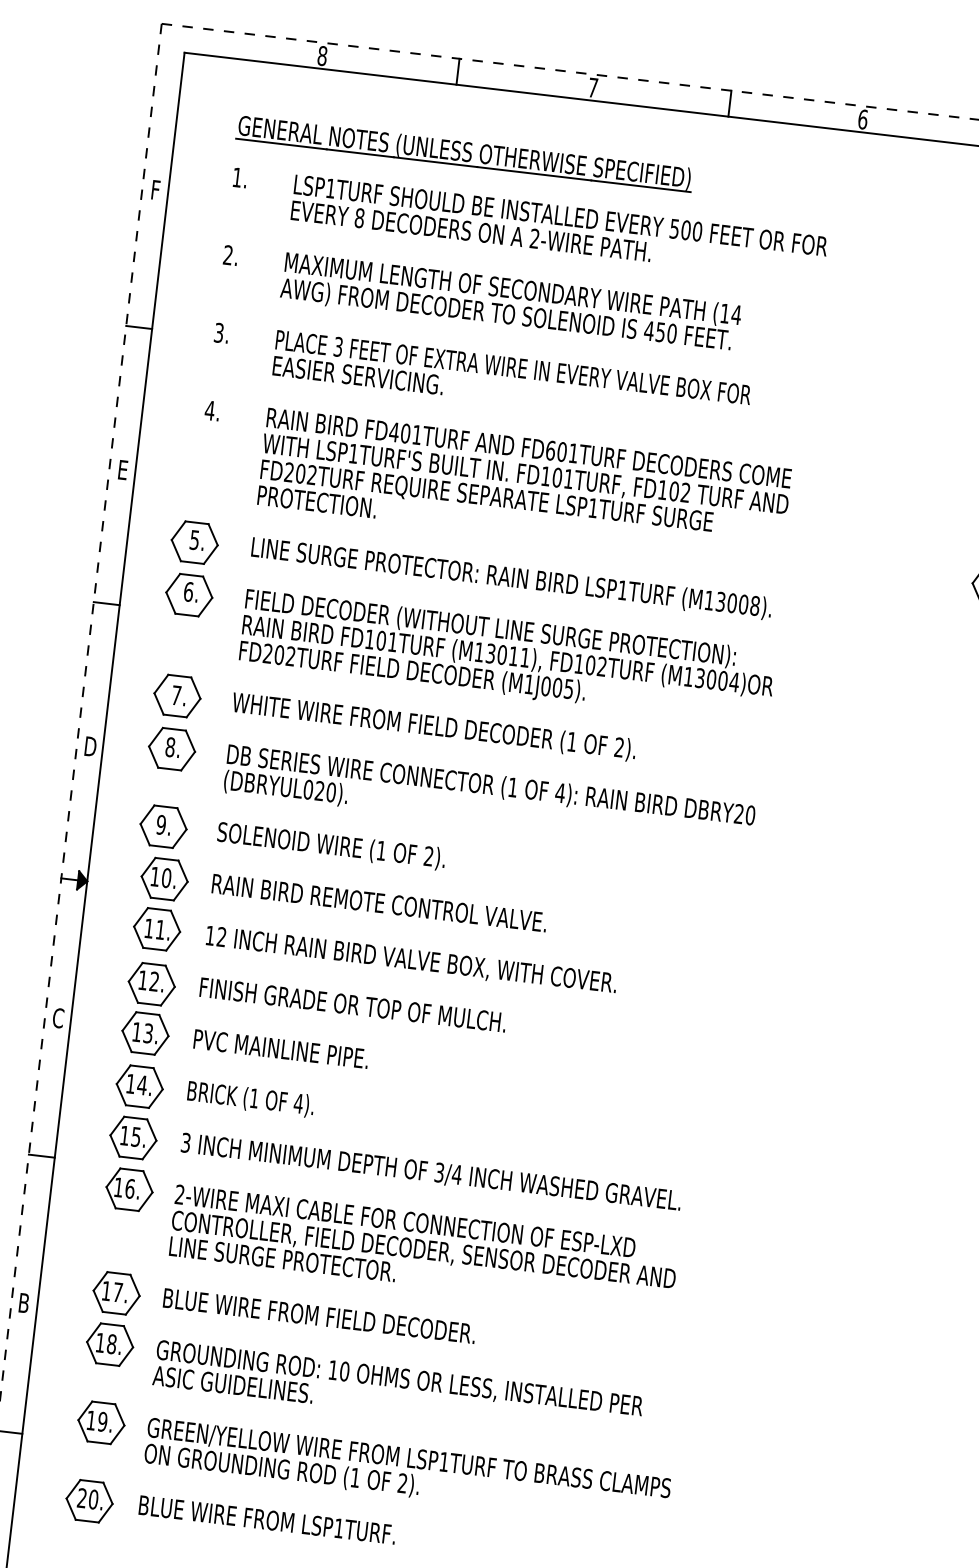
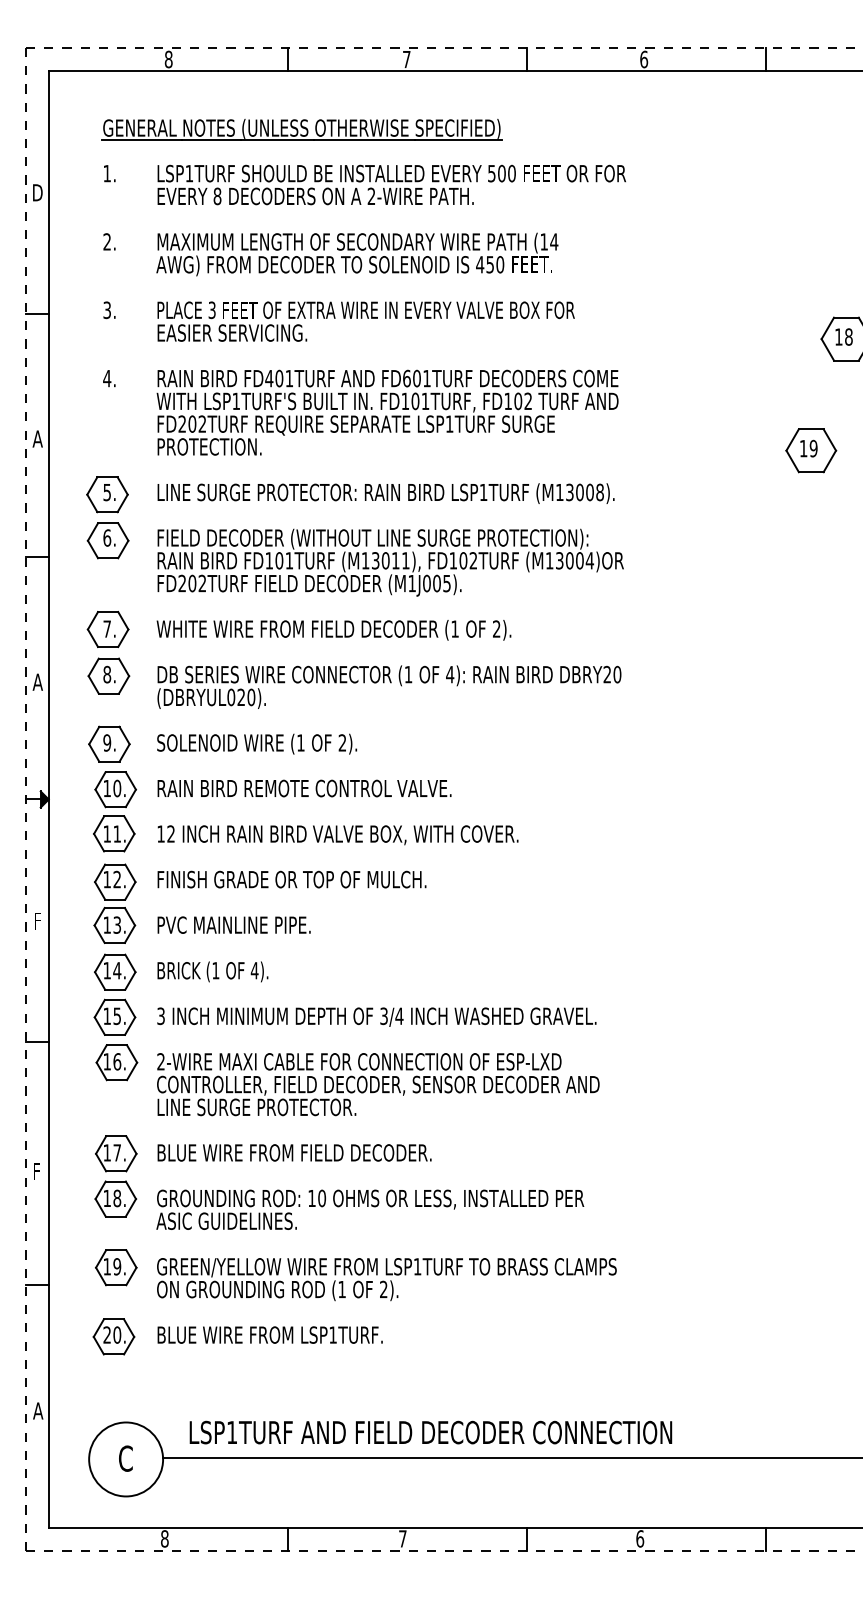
text: (155, 189) -> (37, 192), F -> D
text: (122, 469) -> (37, 438), E -> A
text: (90, 745) -> (37, 681), D -> A
text: (58, 1017) -> (37, 920), C -> F
text: (24, 1302) -> (37, 1171), B -> F

